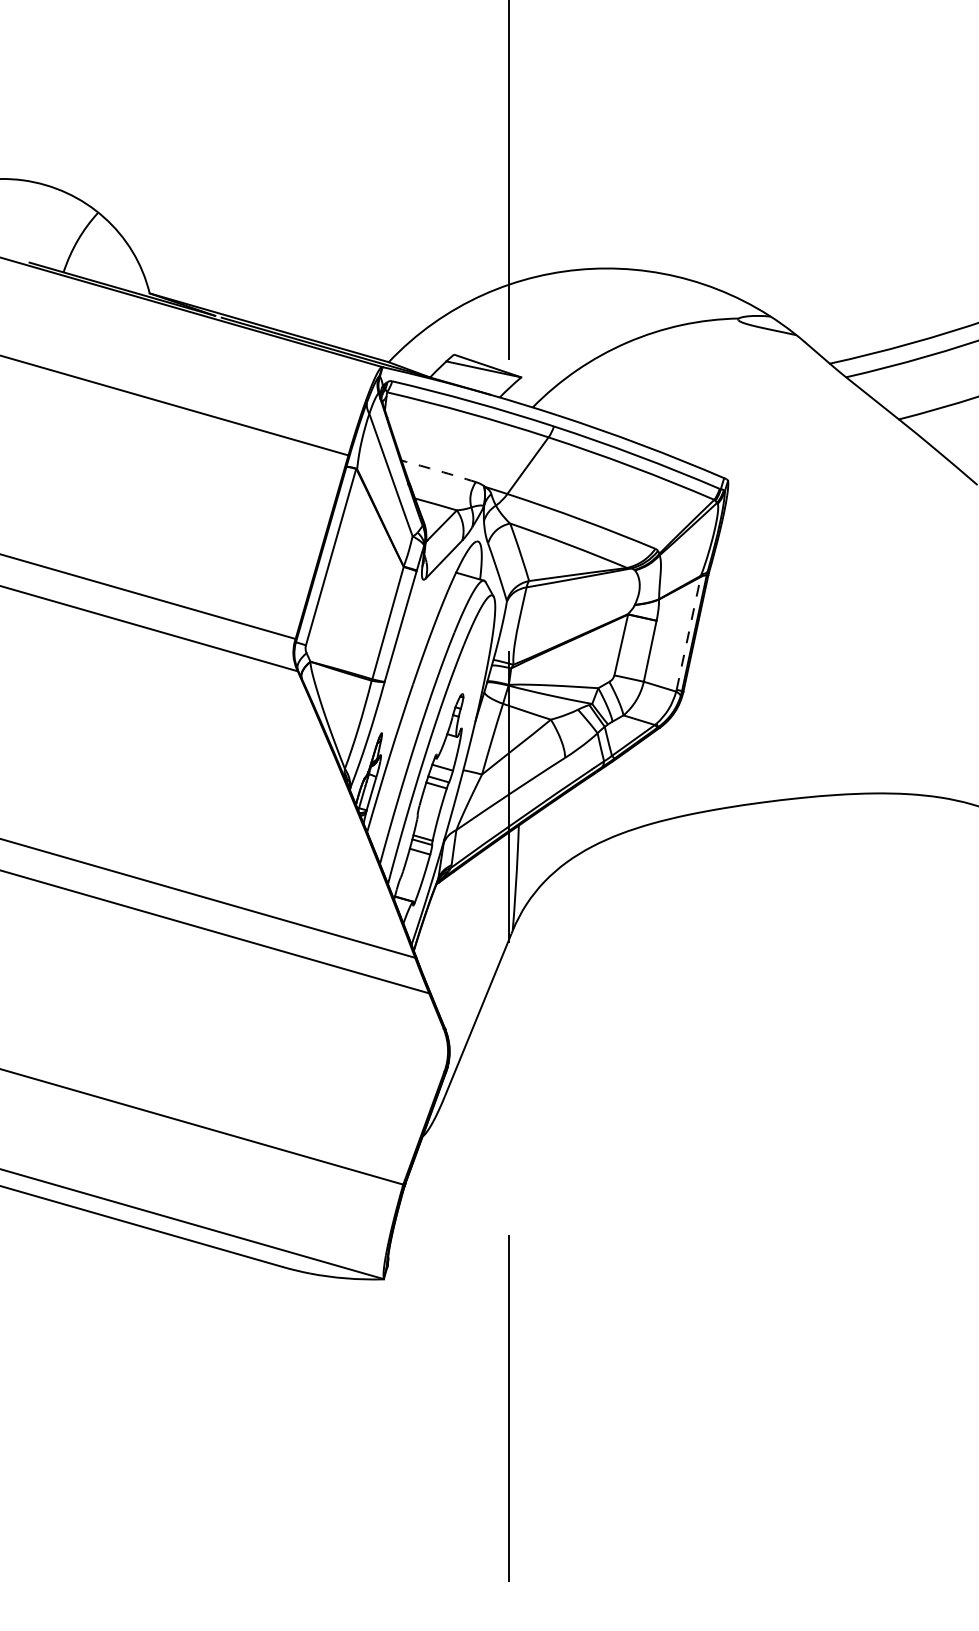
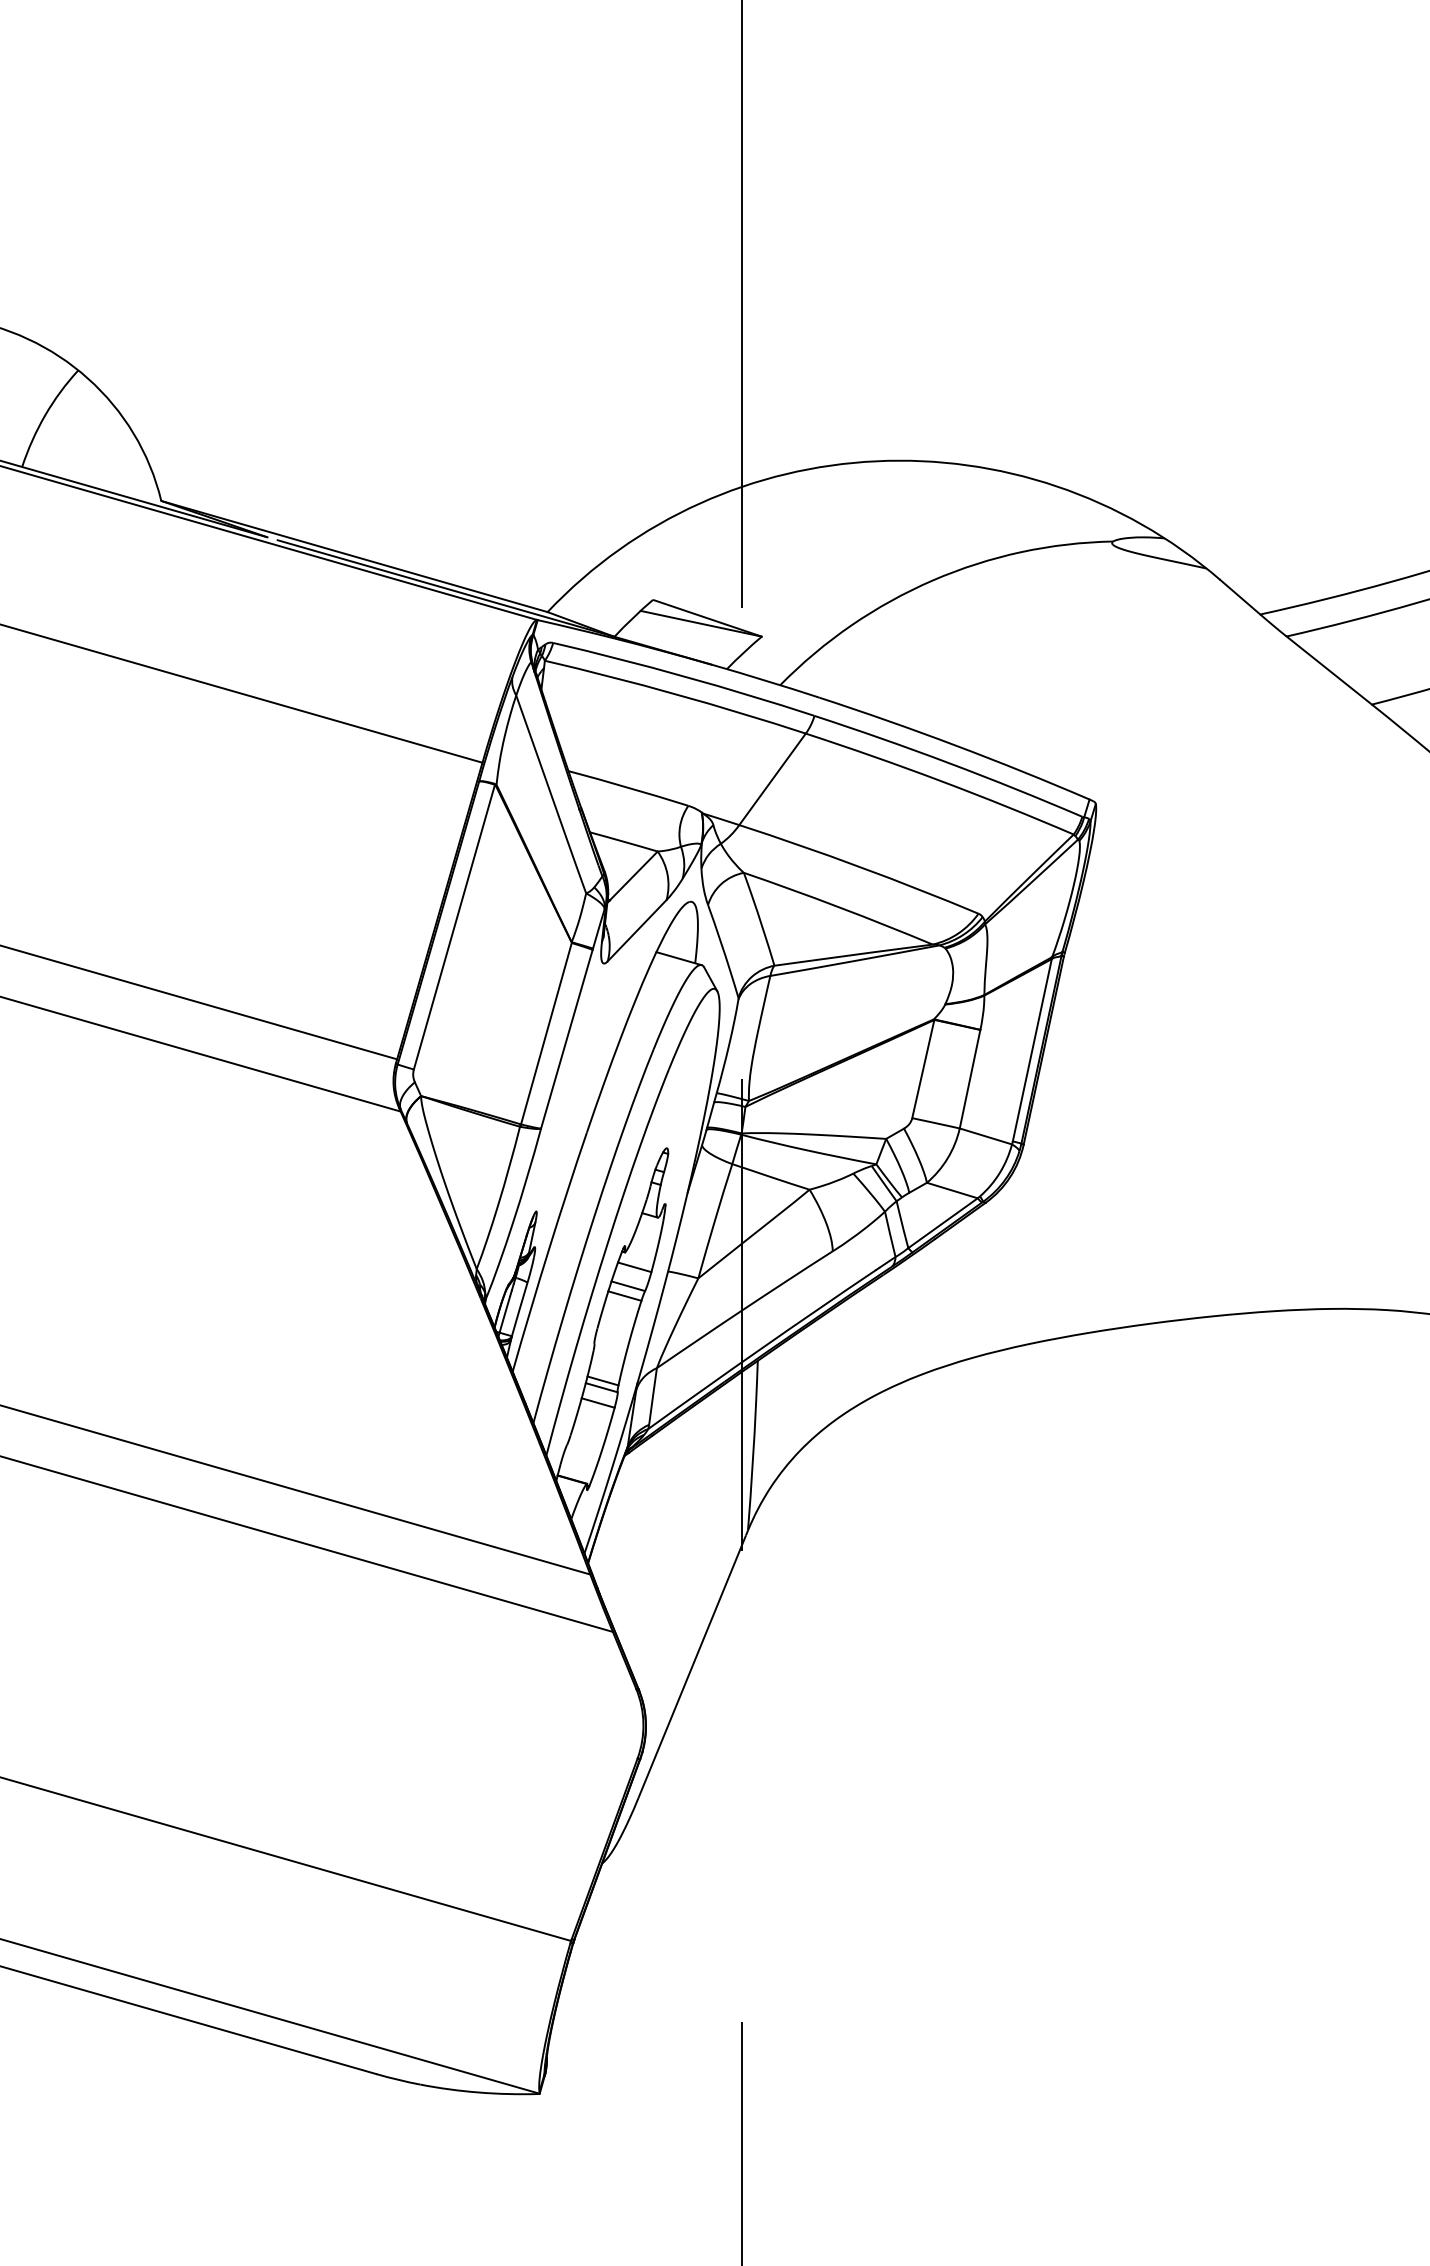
arc: (438, 470) -> (627, 787), dashed -> solid
line: (688, 633) -> (1031, 1050), dashed -> solid

